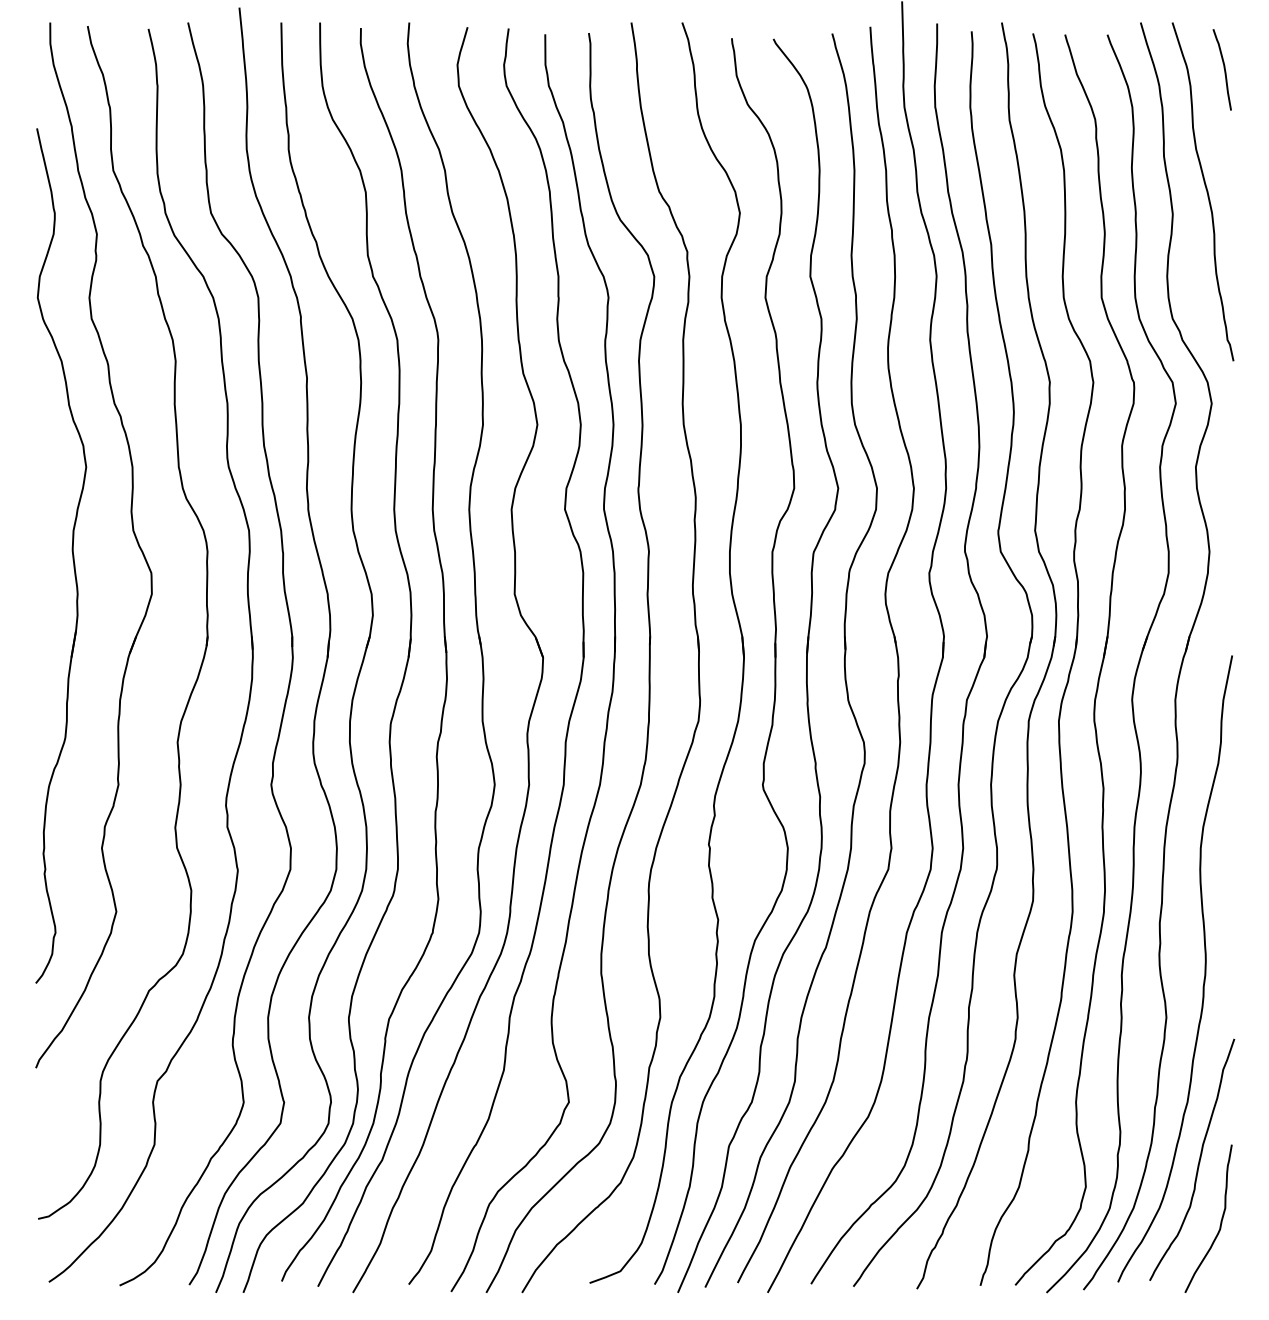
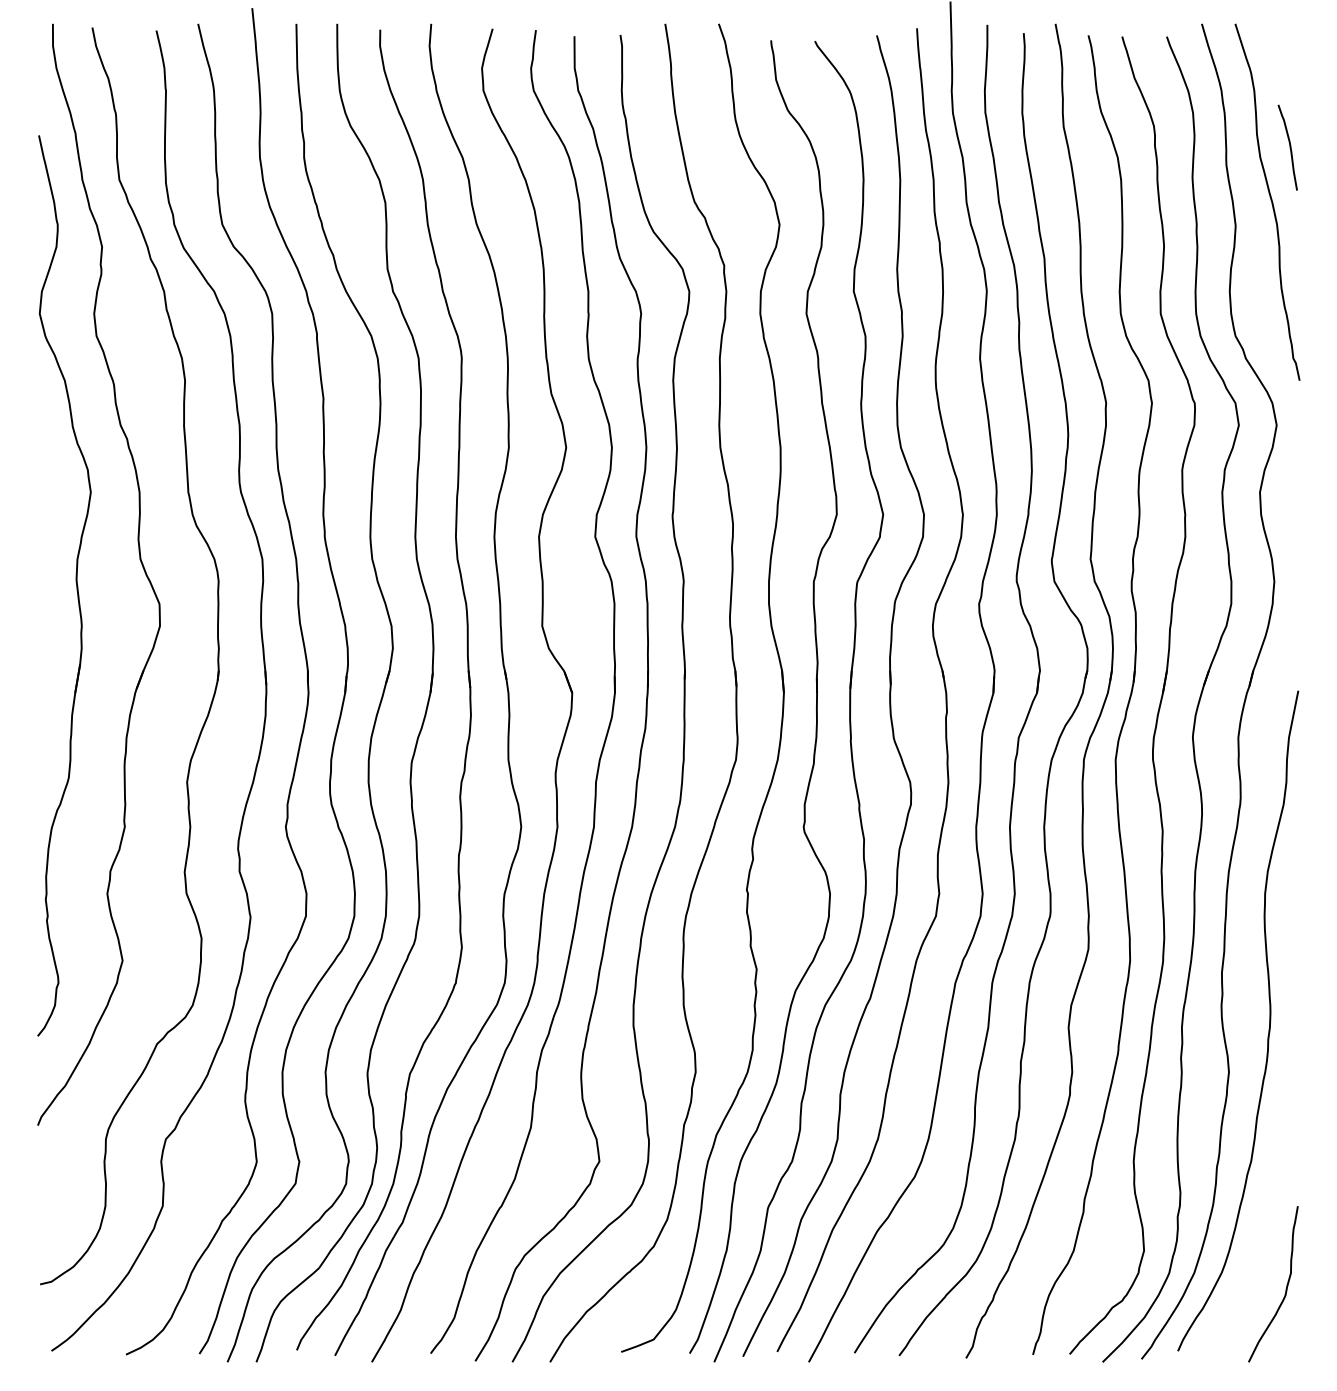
curve: (1223, 69) -> (1289, 147), moved
curve: (1198, 1162) -> (1262, 1224), removed

